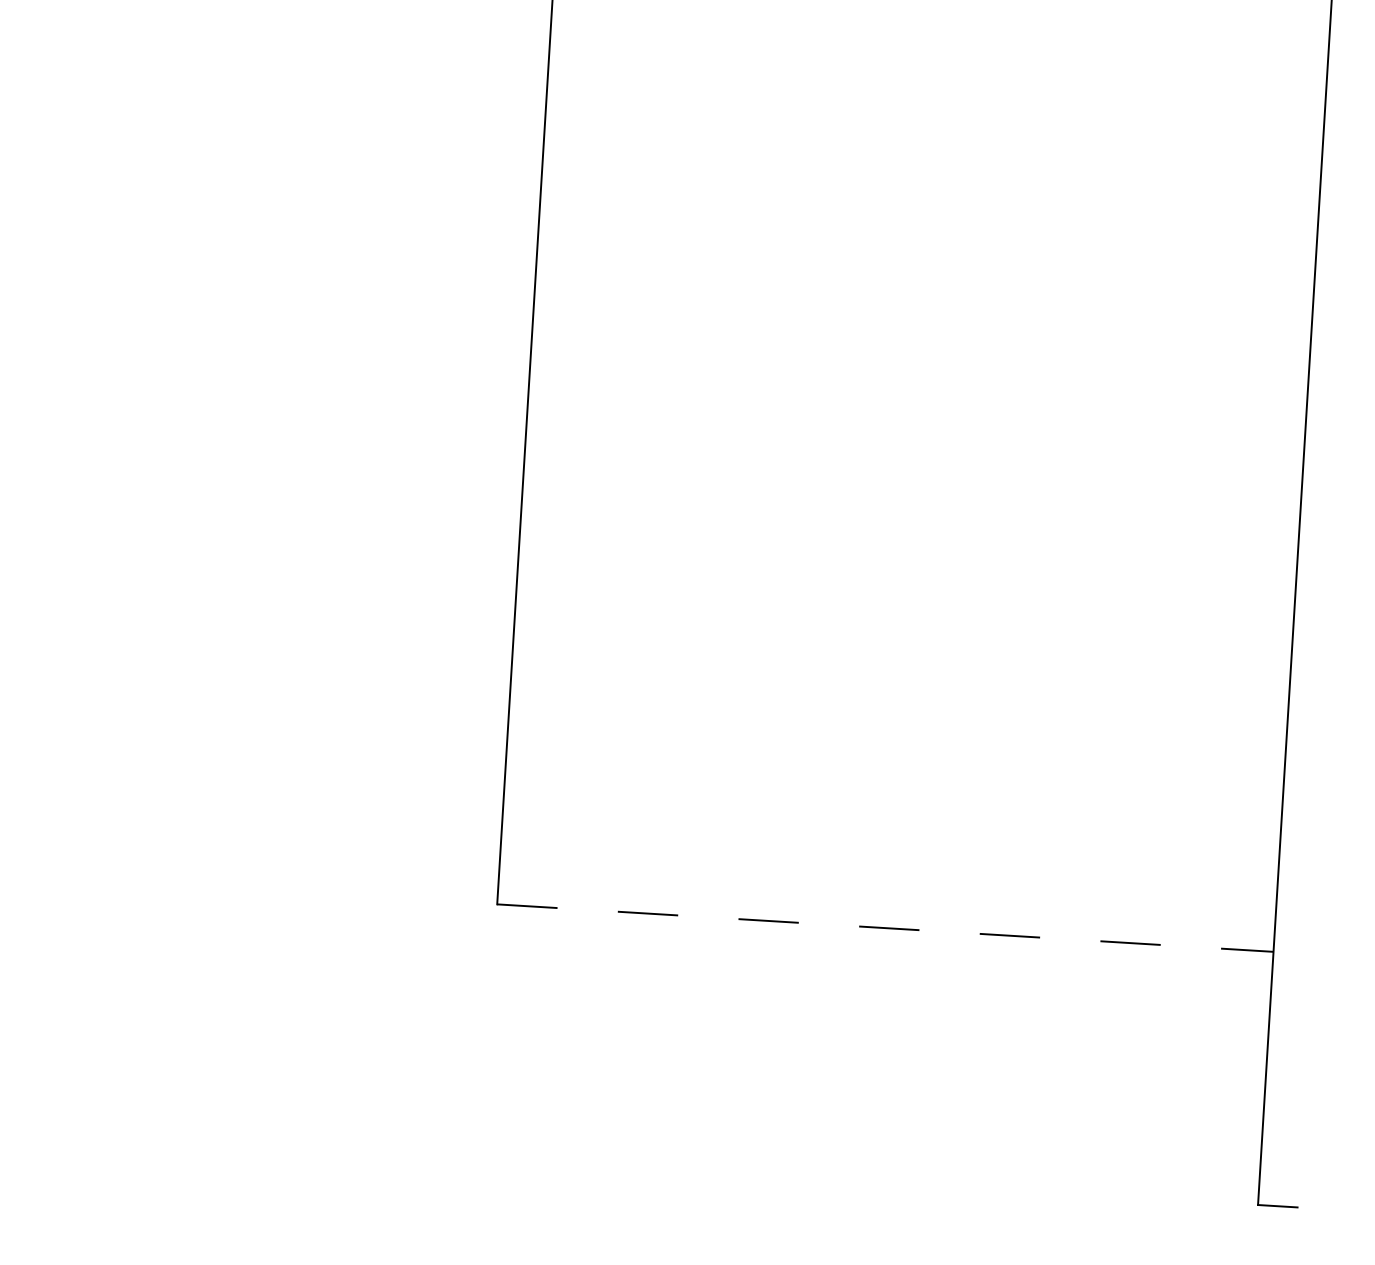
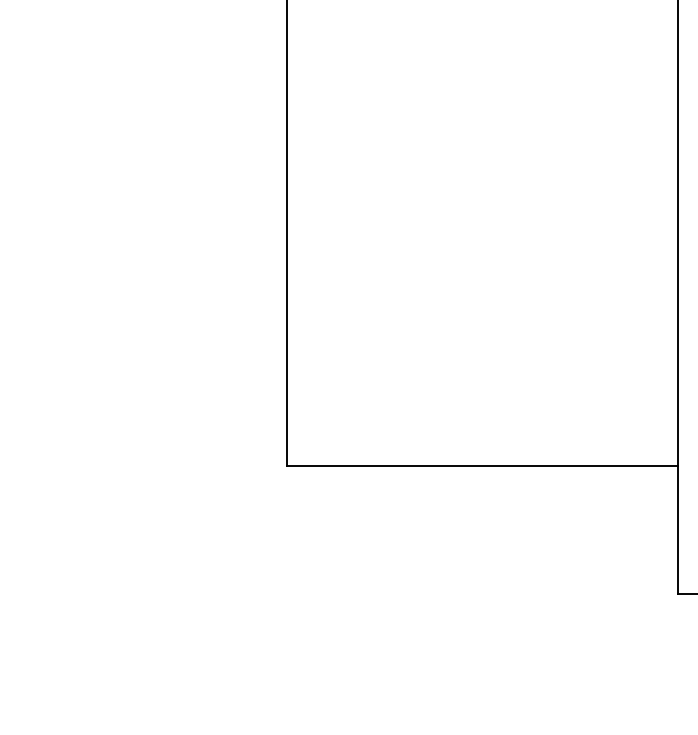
line: (885, 927) -> (482, 465), dashed -> solid

